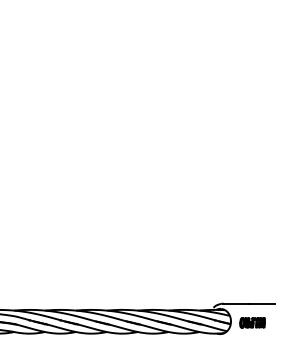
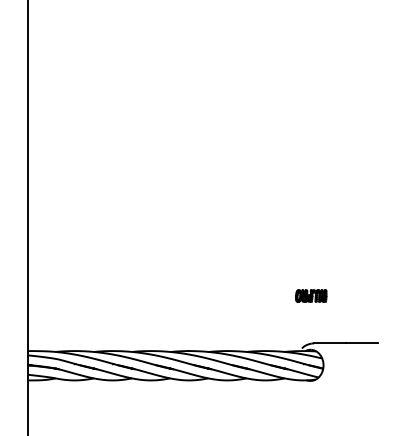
part: (252, 322) -> (311, 295), moved

